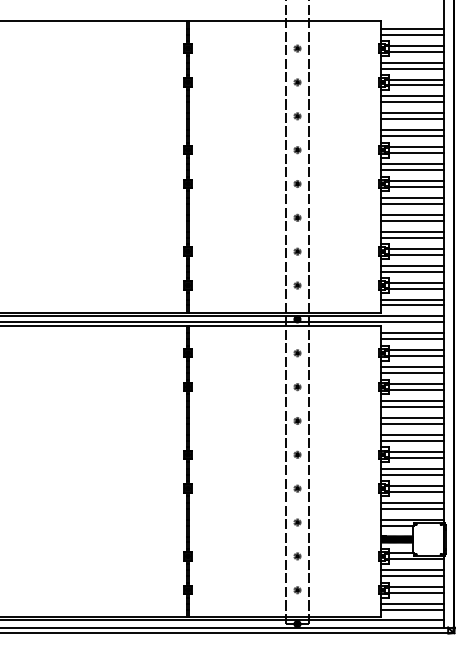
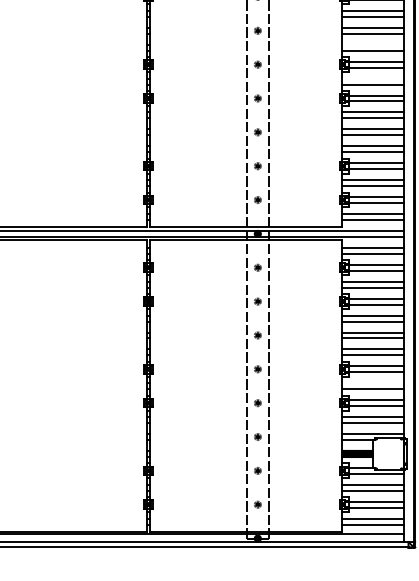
line: (412, 130) -> (372, 45), removed
line: (412, 164) -> (372, 79), removed
line: (412, 468) -> (372, 383), removed

